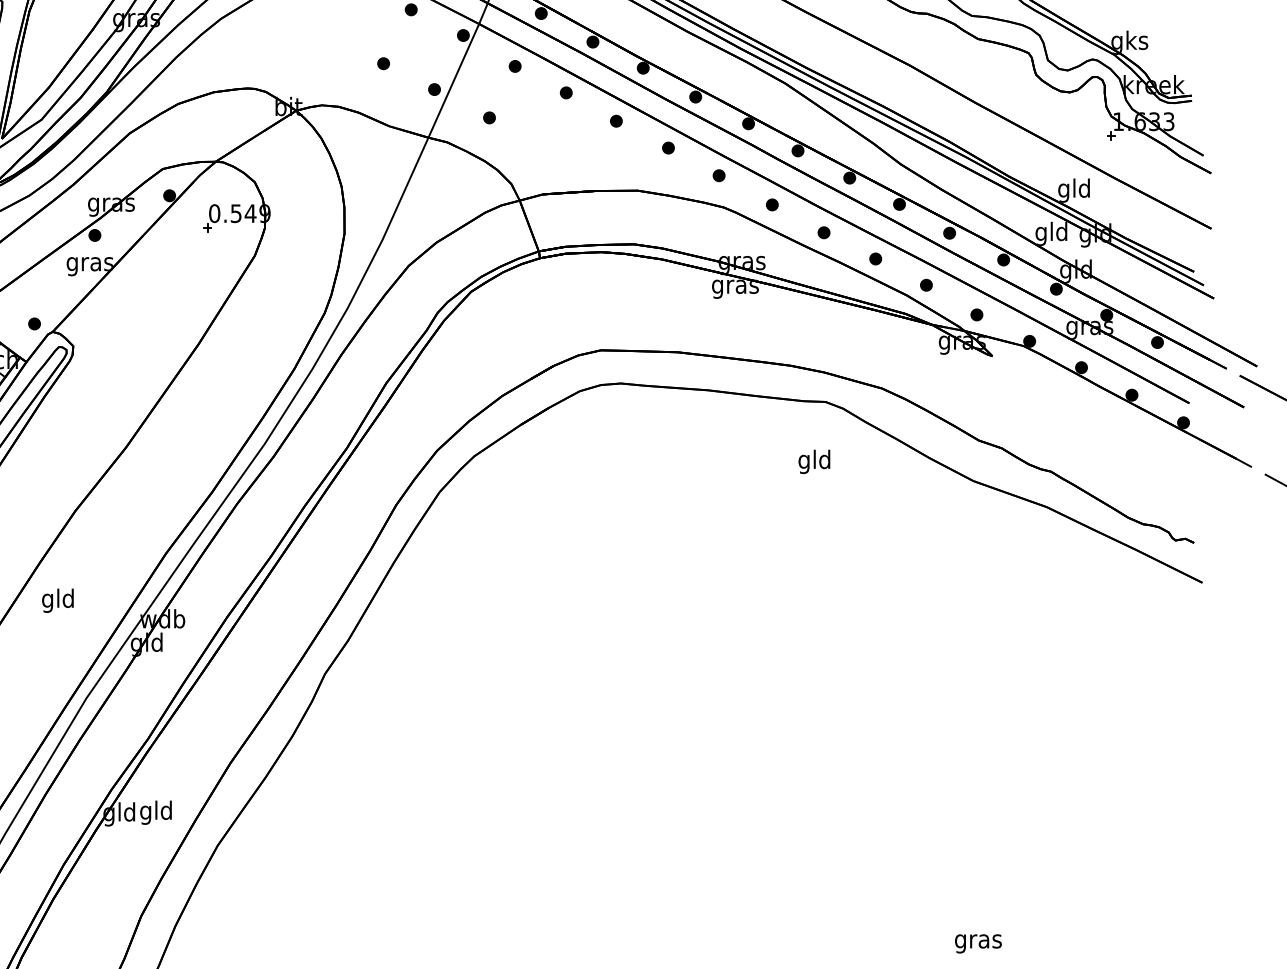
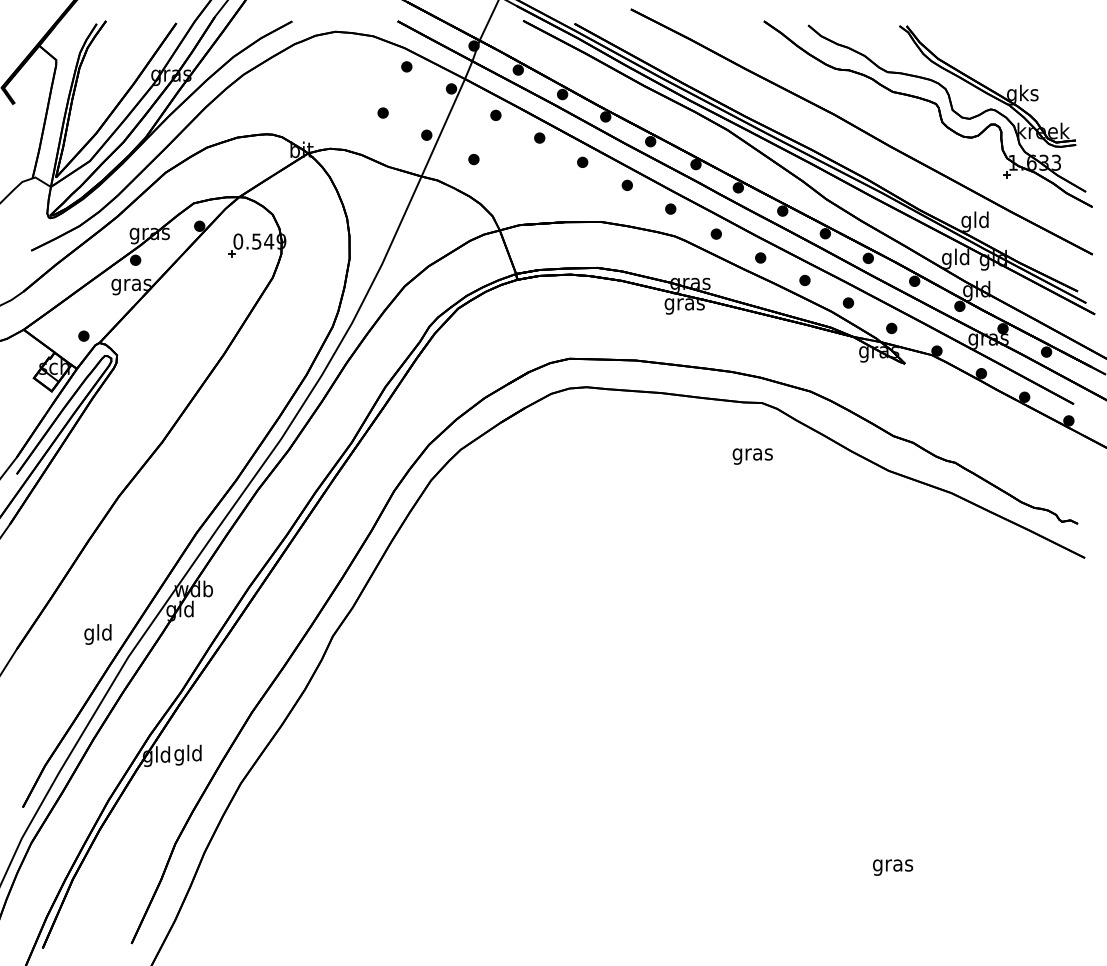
text: (814, 461) -> (752, 454), gld -> gras
text: (57, 600) -> (97, 634), moved

